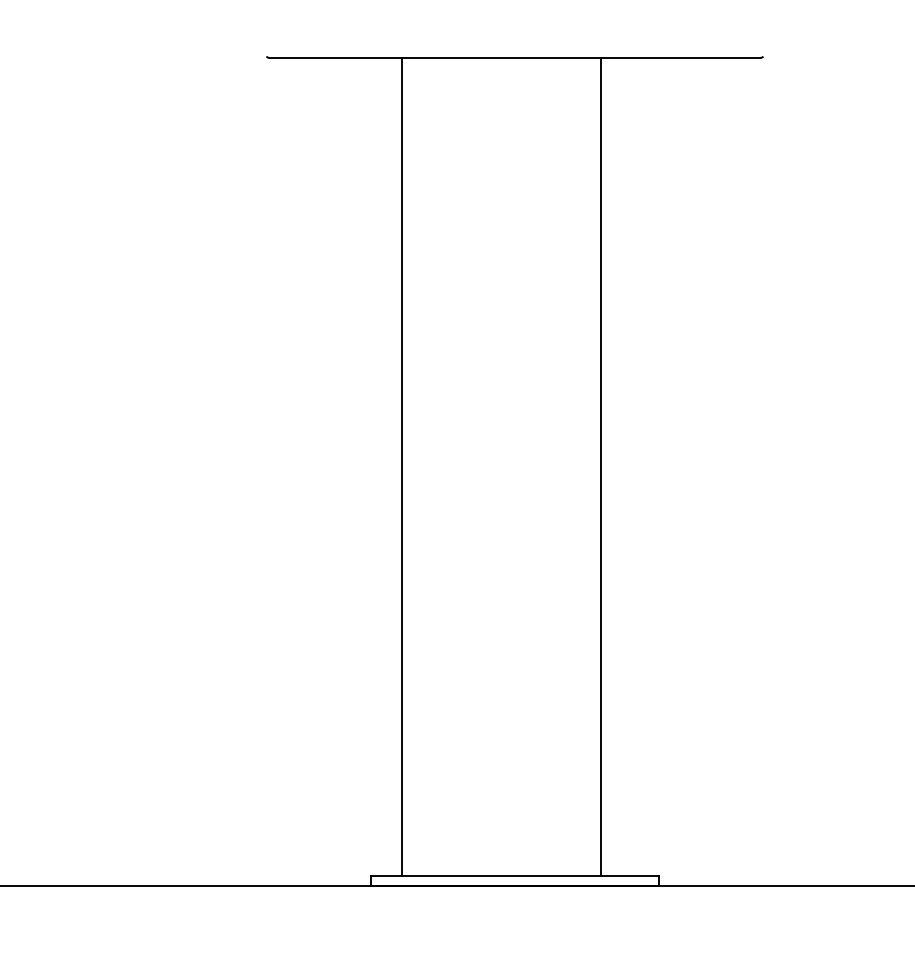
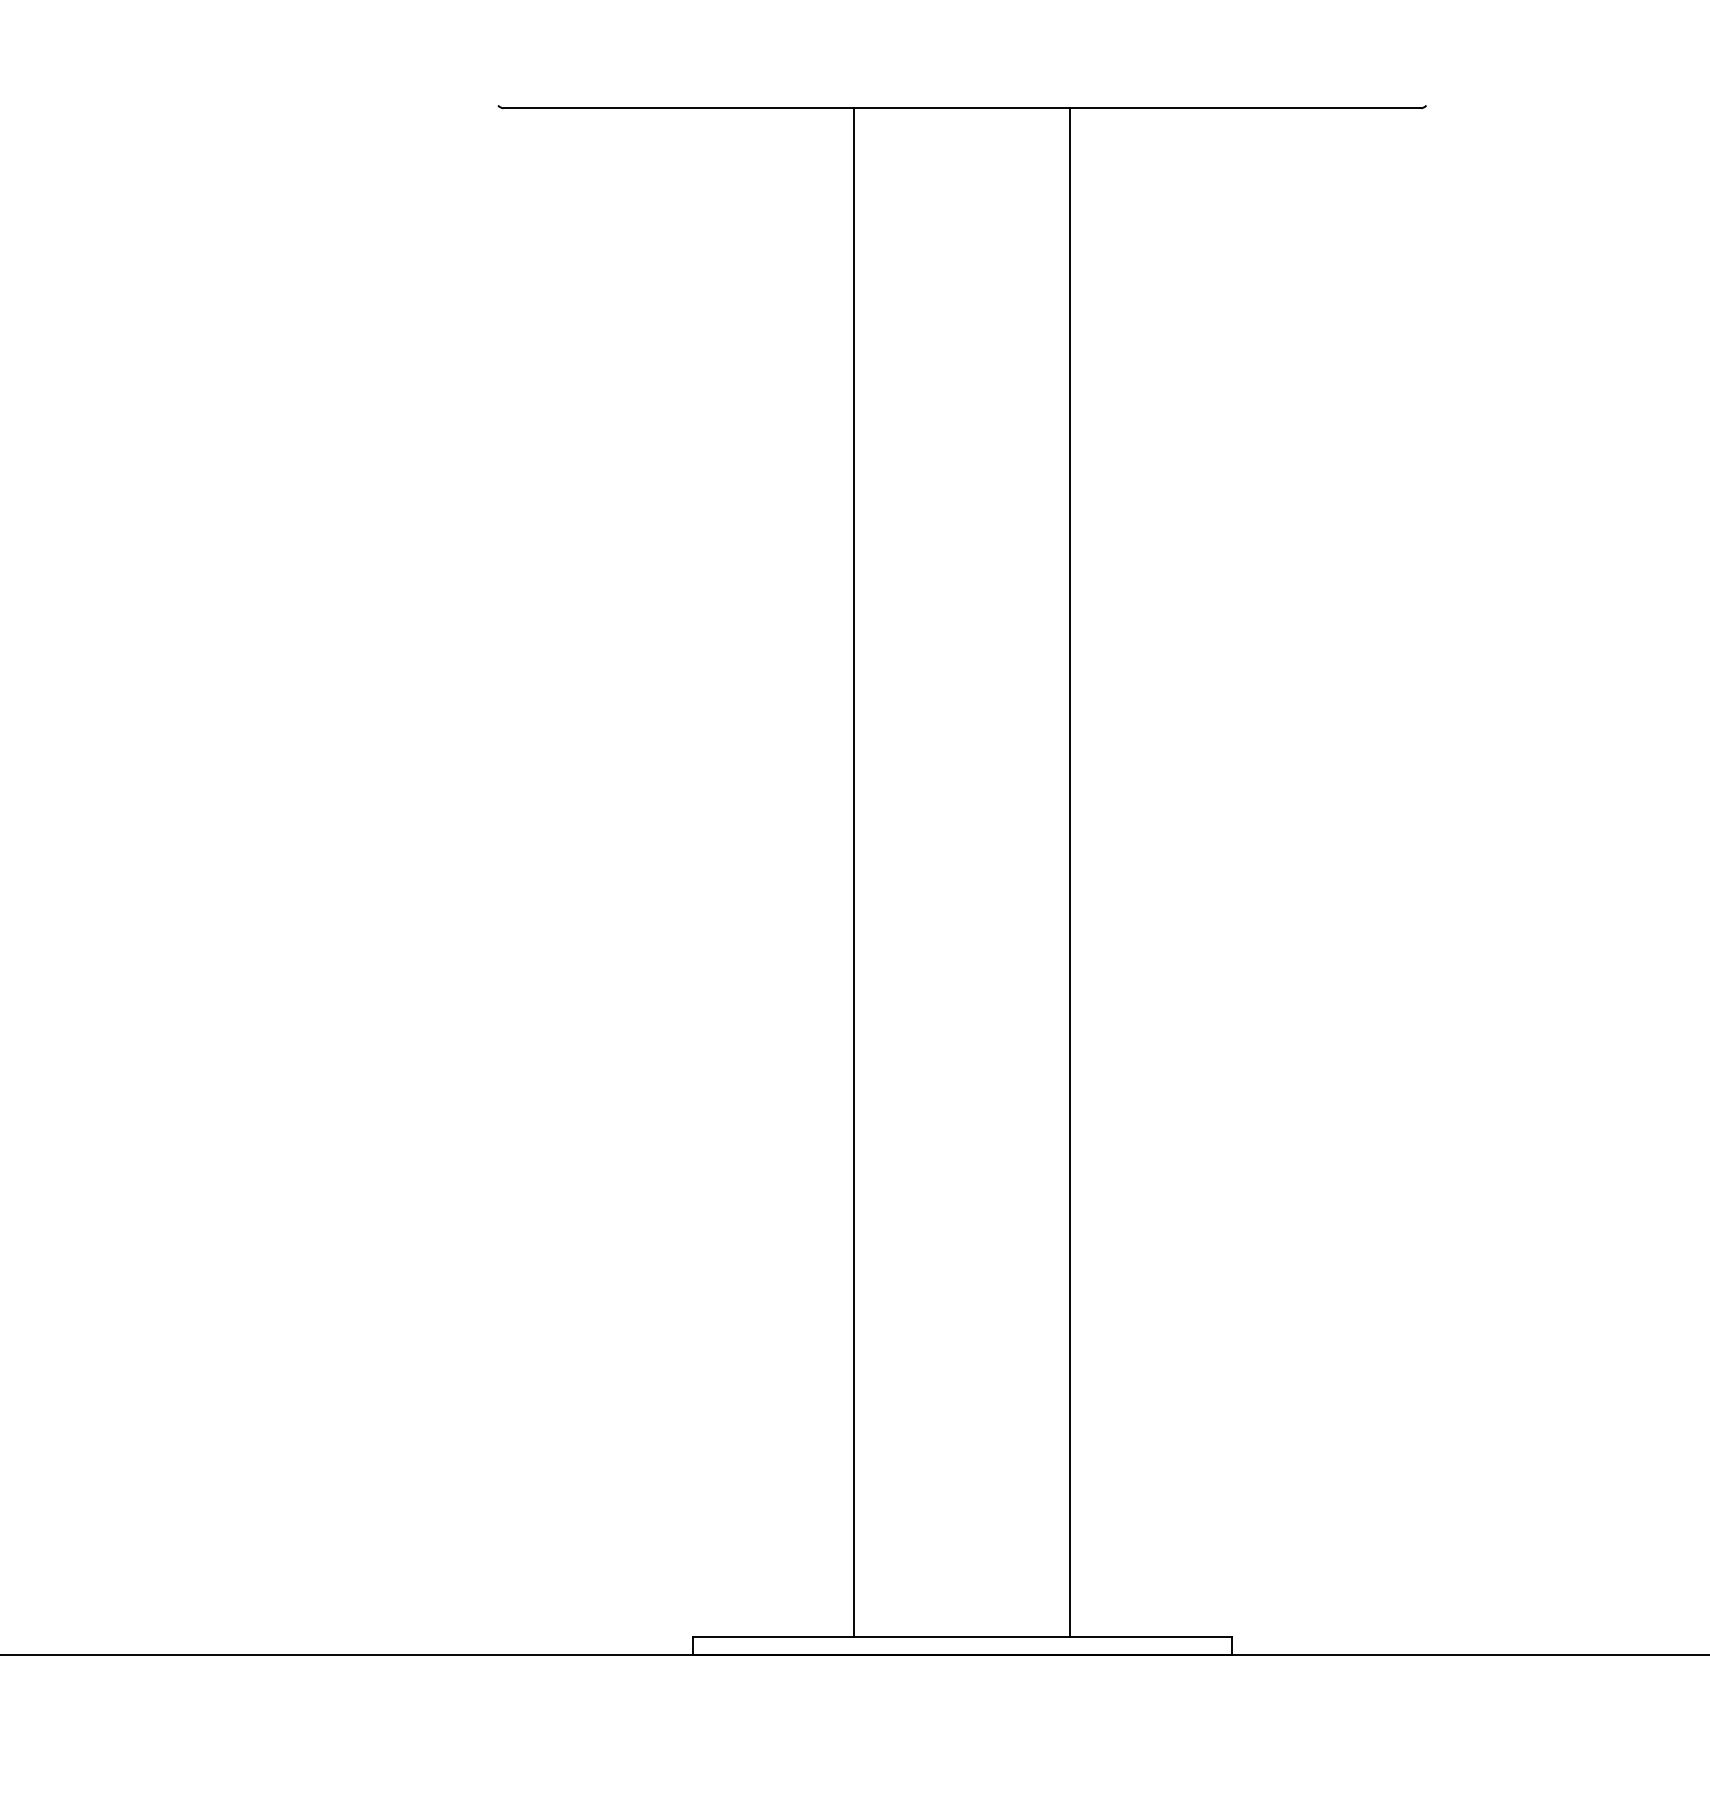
line: (402, 466) -> (855, 871), moved
line: (600, 466) -> (1069, 871), moved

